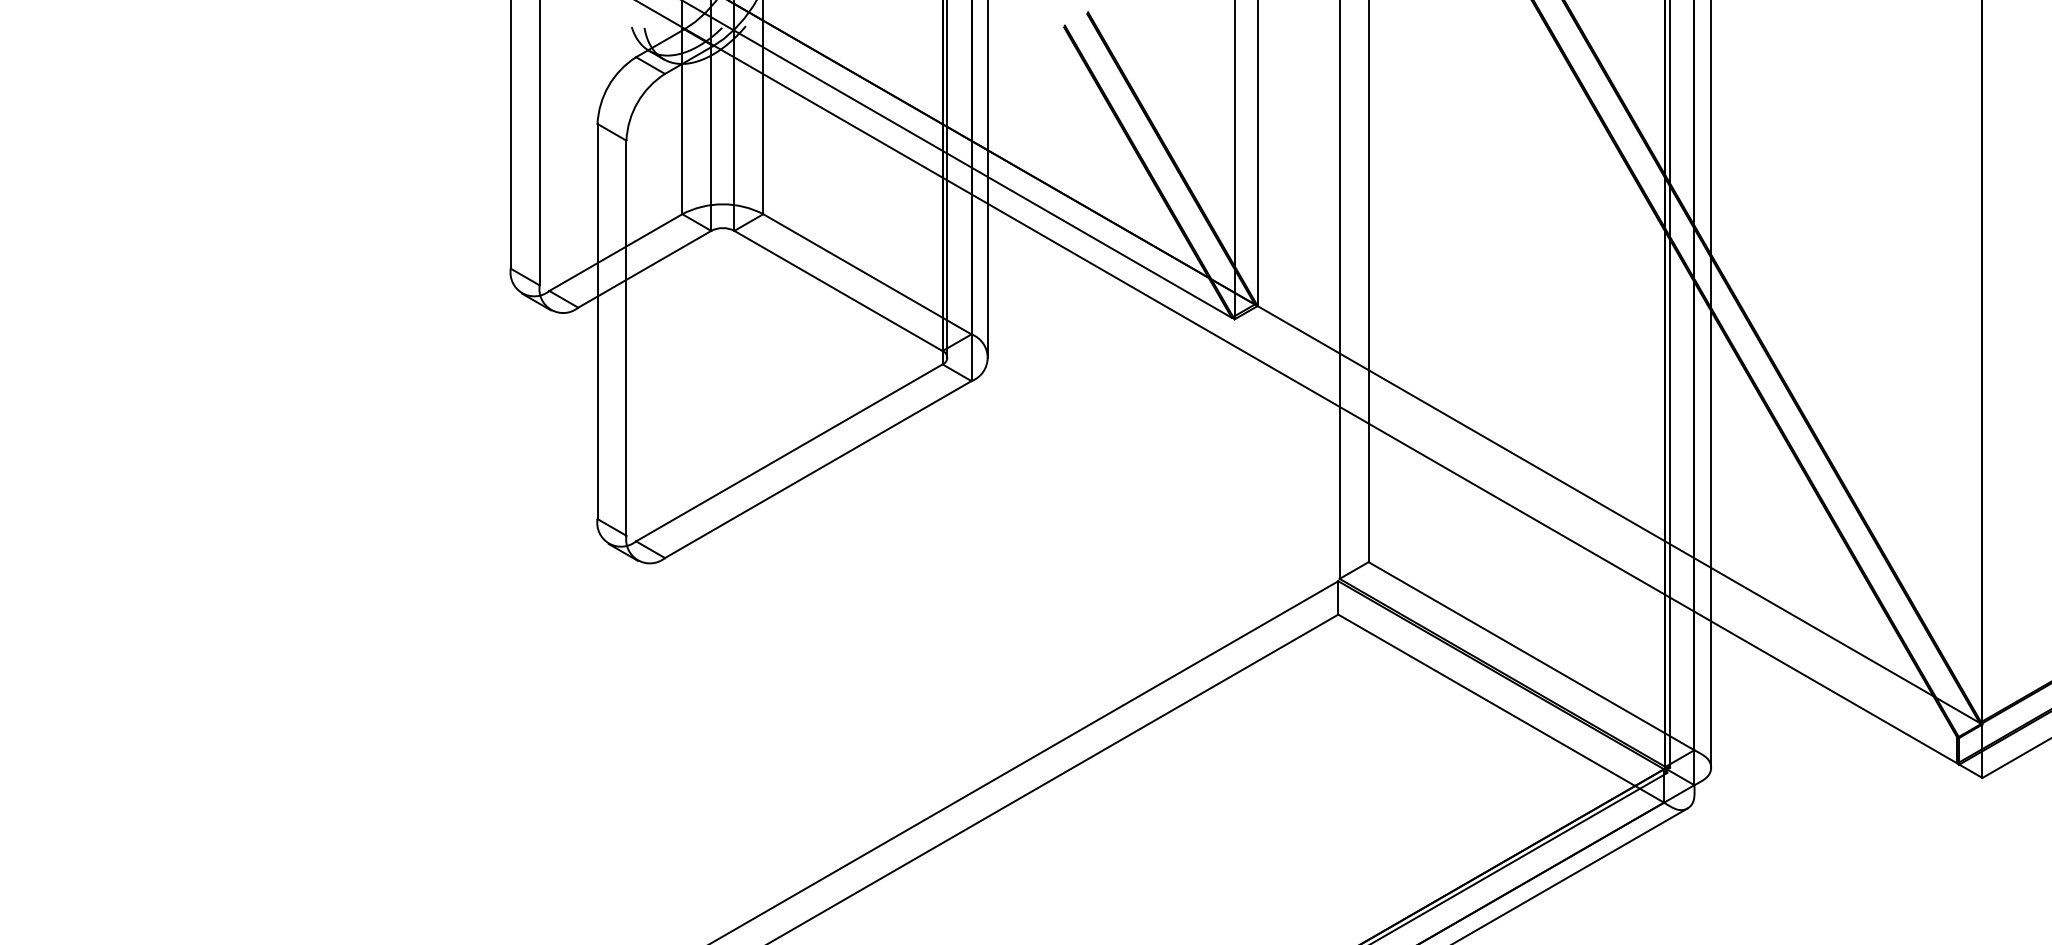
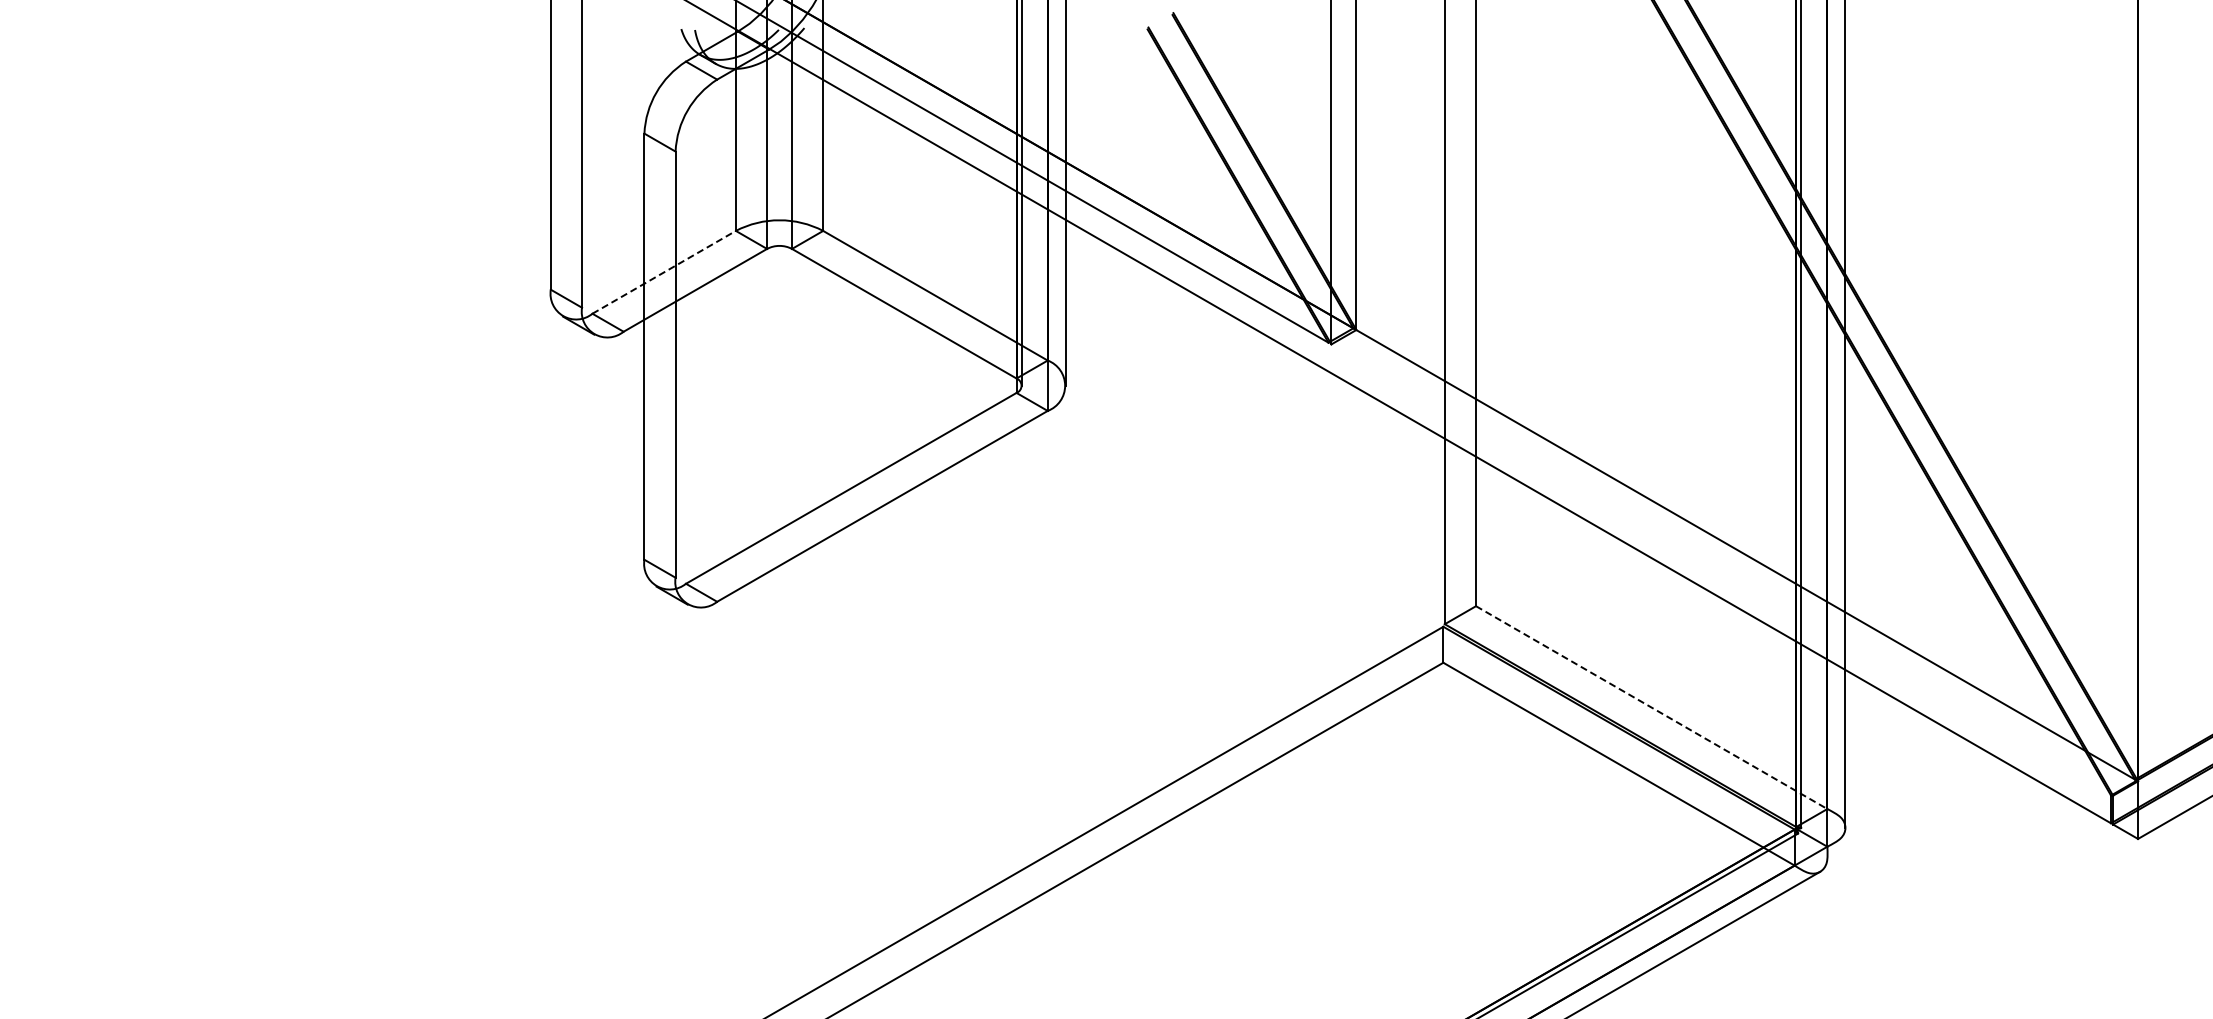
line: (616, 252) -> (664, 272), solid -> dashed
line: (1531, 656) -> (1651, 707), solid -> dashed

